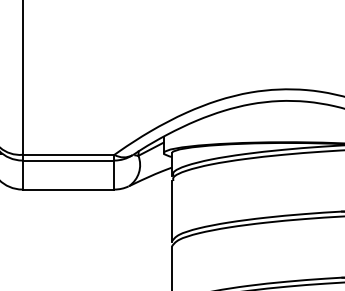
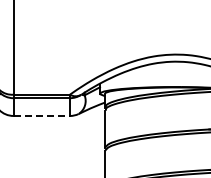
line: (69, 188) -> (42, 115), solid -> dashed

